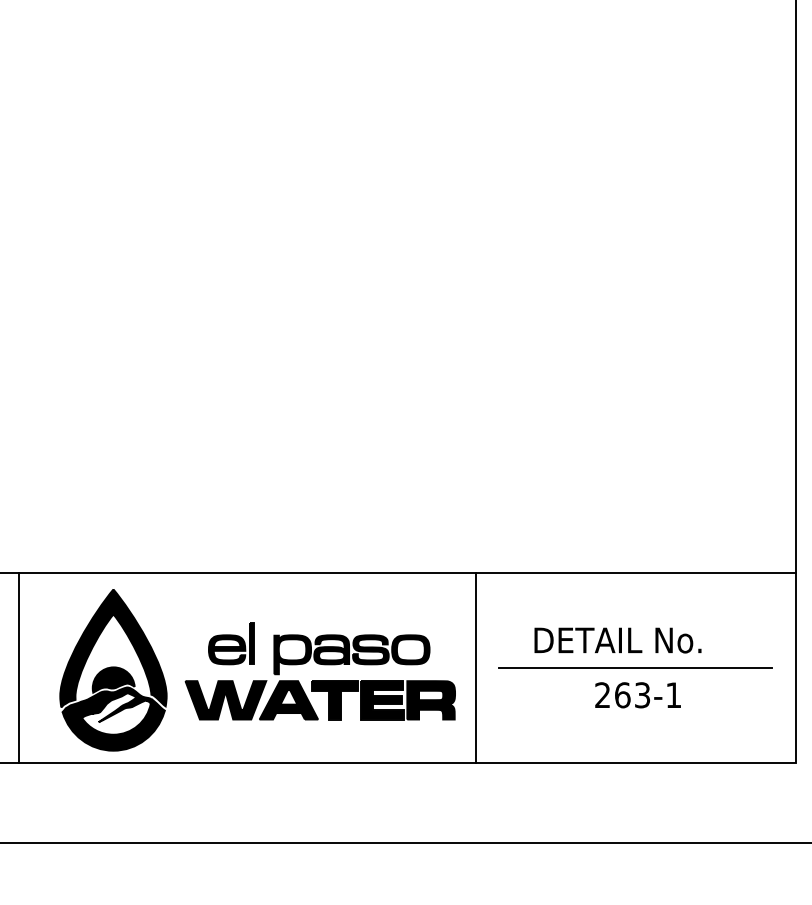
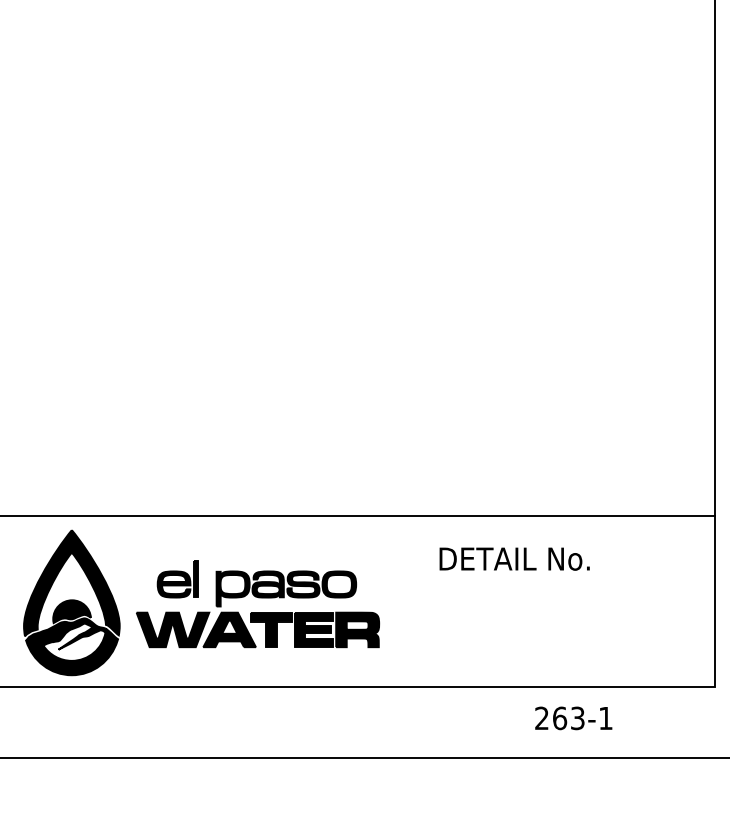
text: (617, 639) -> (514, 558), moved
line: (19, 667) -> (17, 600), removed
line: (475, 667) -> (427, 600), removed
line: (635, 668) -> (571, 601), removed
part: (257, 669) -> (201, 602), moved
text: (637, 695) -> (573, 718), moved

